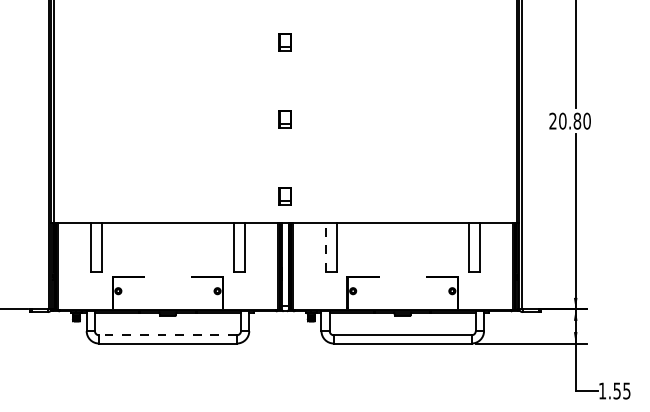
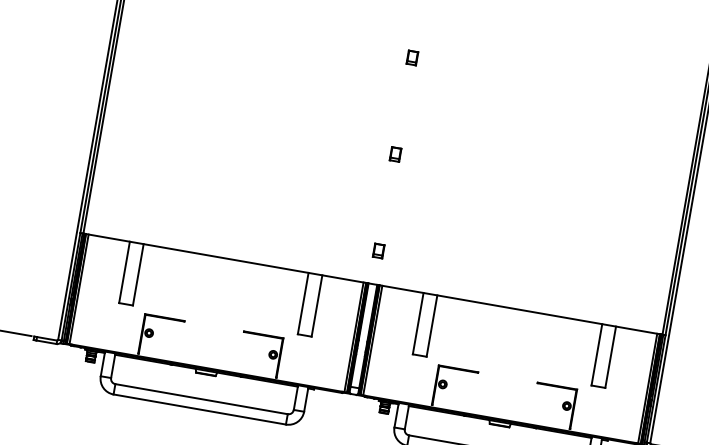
part: (285, 41) -> (412, 57), size x0.62
part: (285, 118) -> (395, 153), size x0.62
part: (285, 196) -> (378, 251), size x0.62
line: (325, 247) -> (417, 323), dashed -> solid
line: (167, 335) -> (200, 399), dashed -> solid

